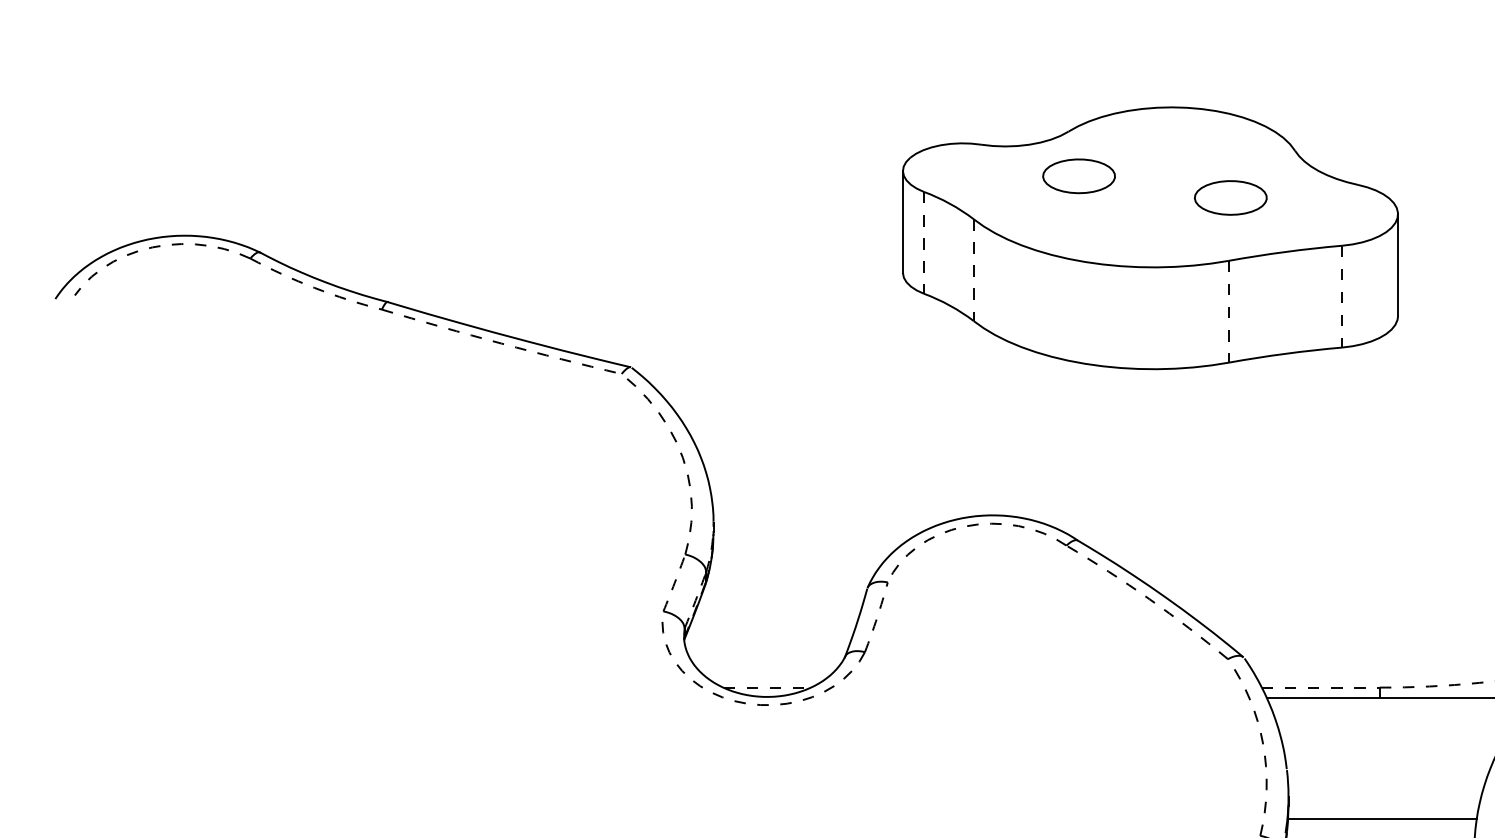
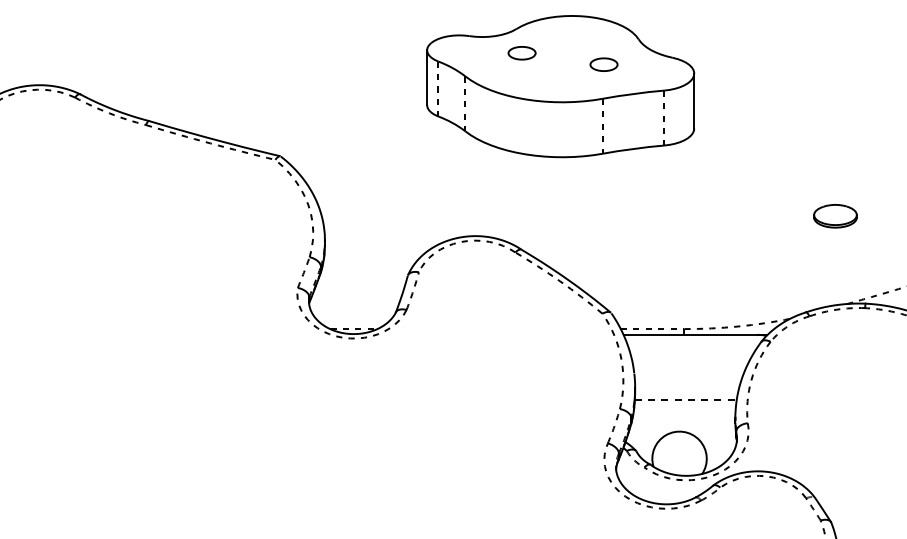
part: (1077, 176) -> (521, 53), size x0.7
part: (1229, 197) -> (603, 64), size x0.7
line: (1383, 819) -> (686, 400), solid -> dashed

